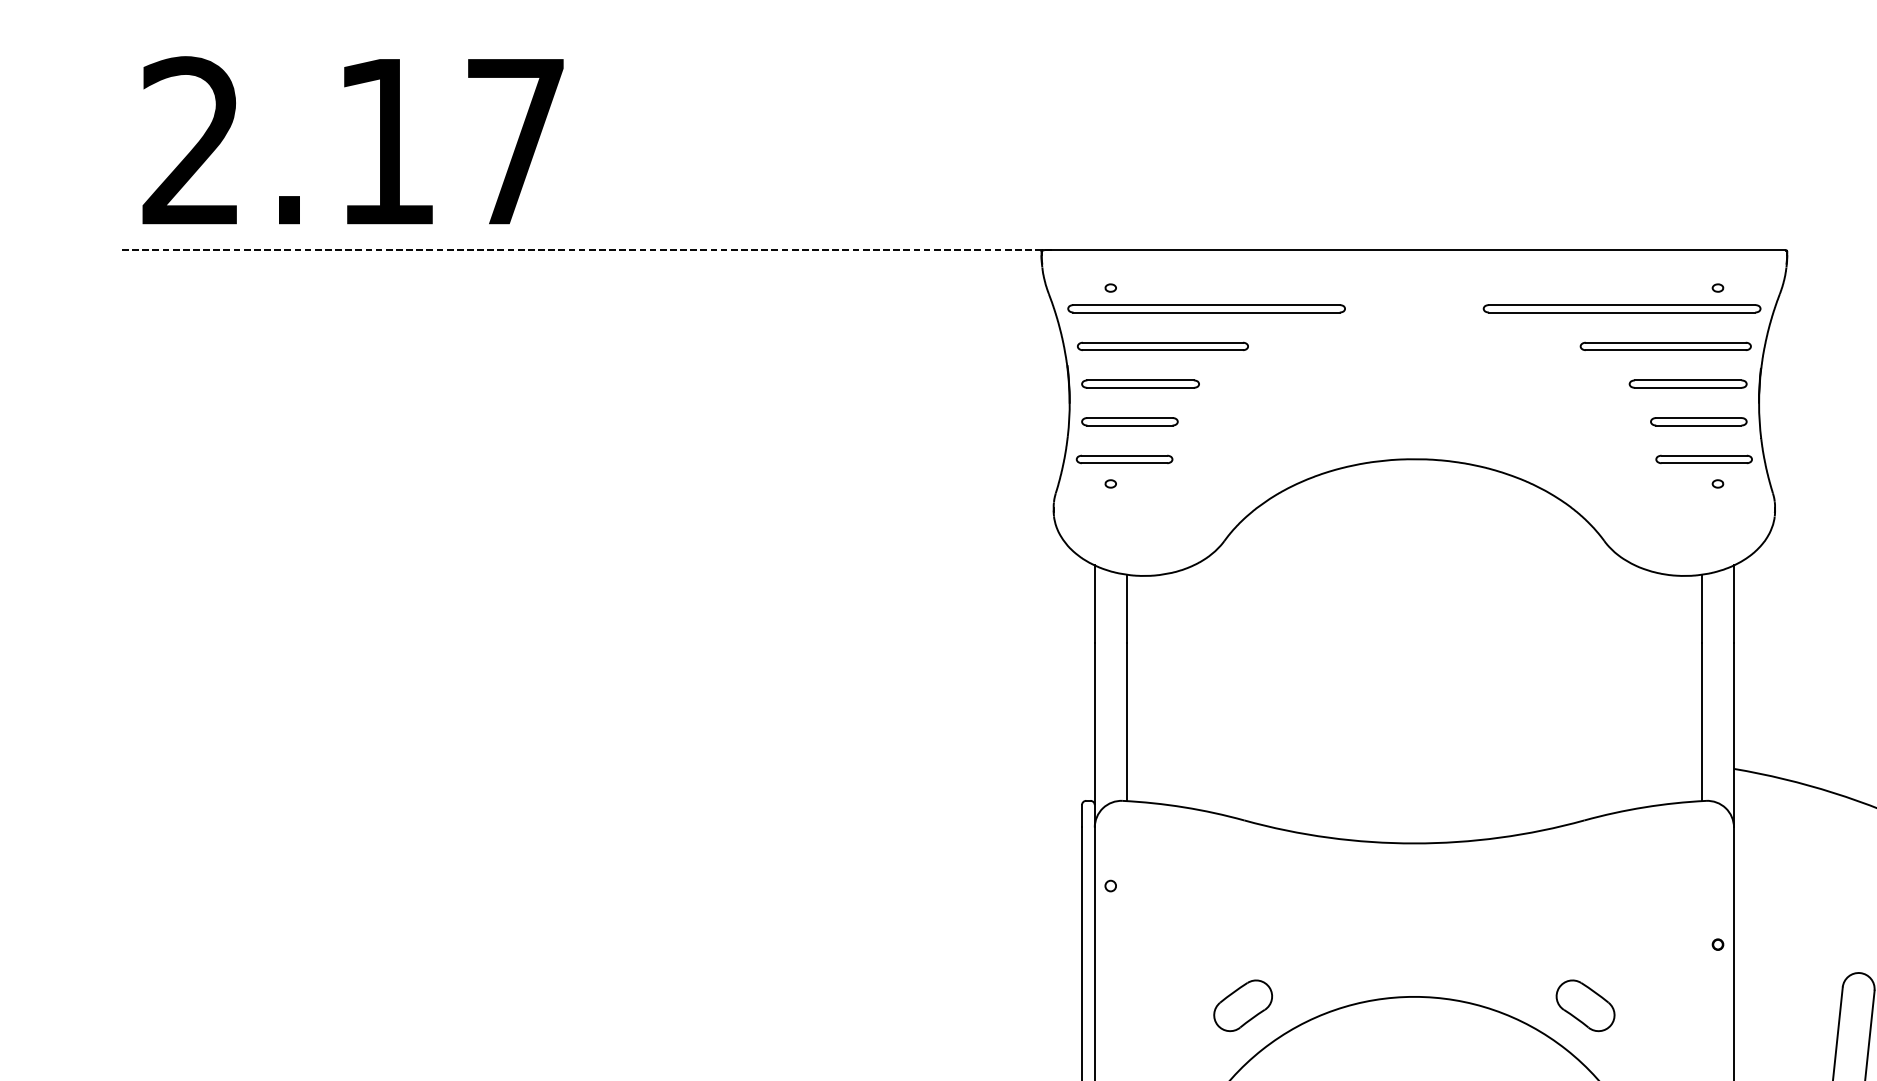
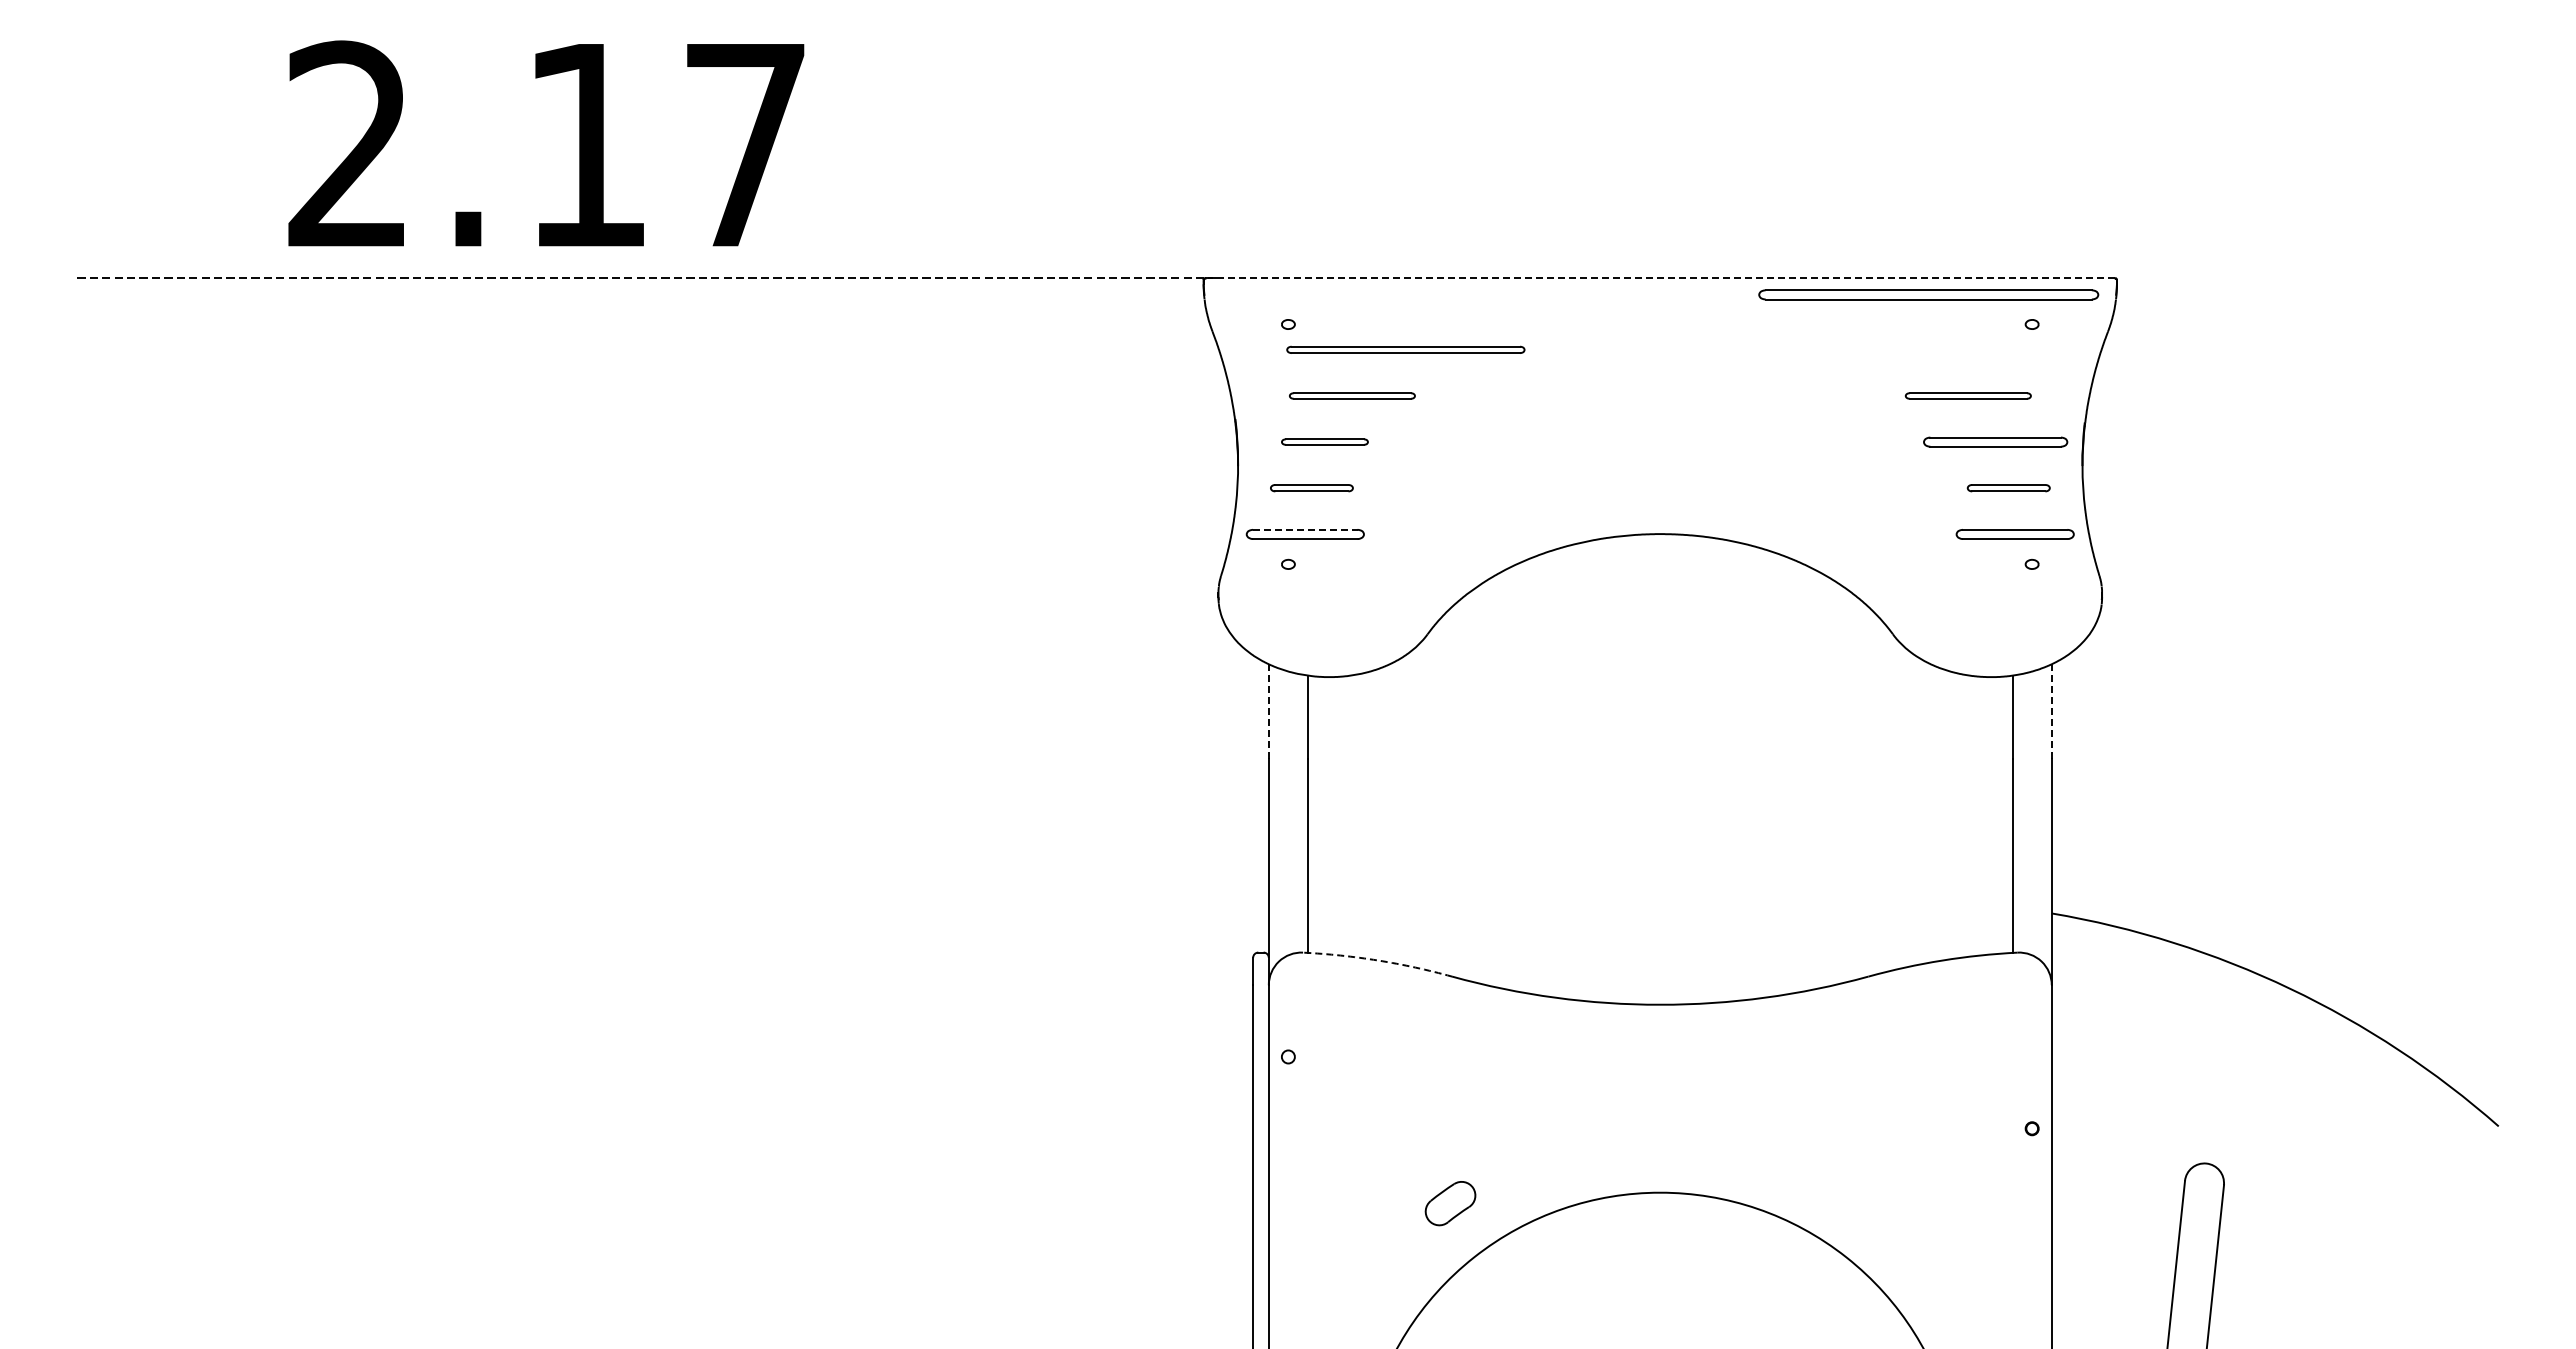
text: (353, 140) -> (546, 143), moved
line: (1413, 250) -> (1659, 278), solid -> dashed
part: (1206, 308) -> (1405, 349), size x0.7
part: (1621, 308) -> (1928, 294), moved
part: (1163, 346) -> (1352, 395), size x0.6
part: (1666, 346) -> (1968, 395), size x0.6
part: (1140, 383) -> (1324, 441), size x0.6
part: (1129, 421) -> (1311, 487), size x0.7
part: (1698, 421) -> (2008, 487), size x0.7
line: (1124, 455) -> (1305, 529), solid -> dashed
line: (1094, 604) -> (1268, 711), solid -> dashed
line: (1733, 604) -> (2051, 711), solid -> dashed
arc: (1184, 807) -> (1378, 960), solid -> dashed
part: (1243, 1005) -> (1450, 1203), size x0.7
part: (1585, 1005) -> (1869, 1203), removed

